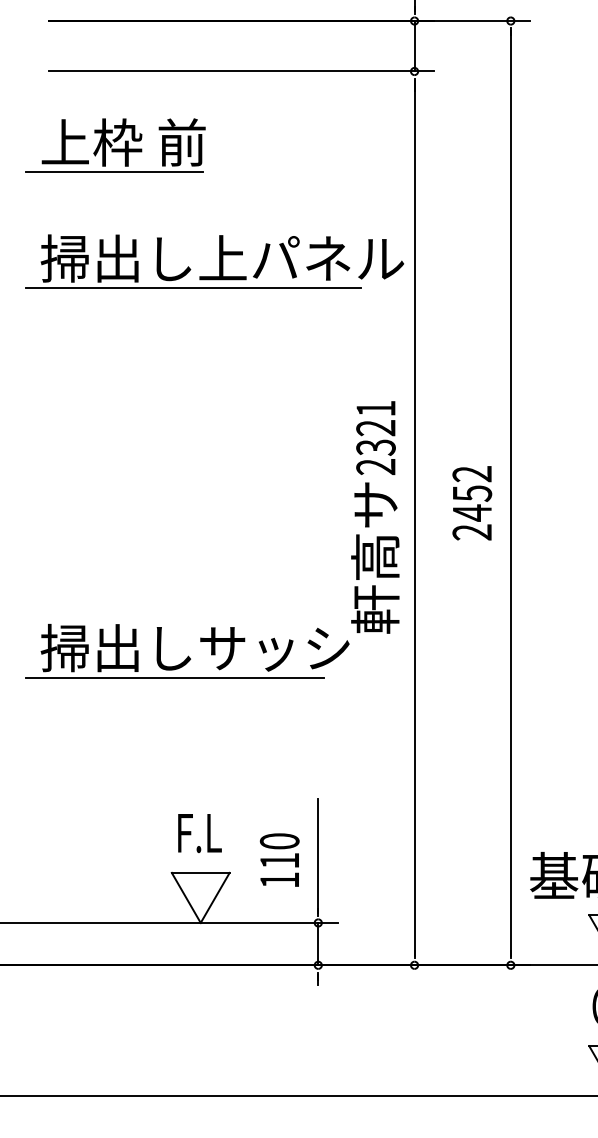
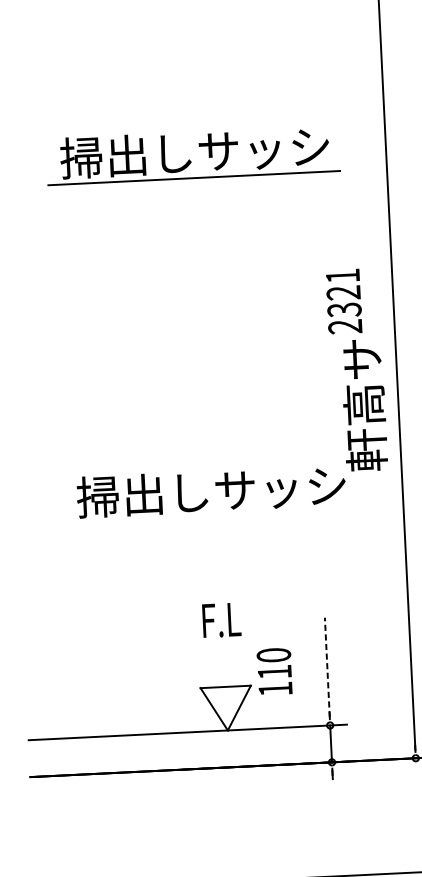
part: (115, 145) -> (120, 57), removed
text: (301, 258) -> (287, 147), 掃出し上パネル -> 掃出しサッシ
text: (375, 437) -> (343, 301), moved
line: (174, 677) -> (194, 517), removed
text: (199, 833) -> (221, 620), moved
line: (318, 855) -> (327, 666), solid -> dashed
text: (279, 859) -> (274, 671), moved

